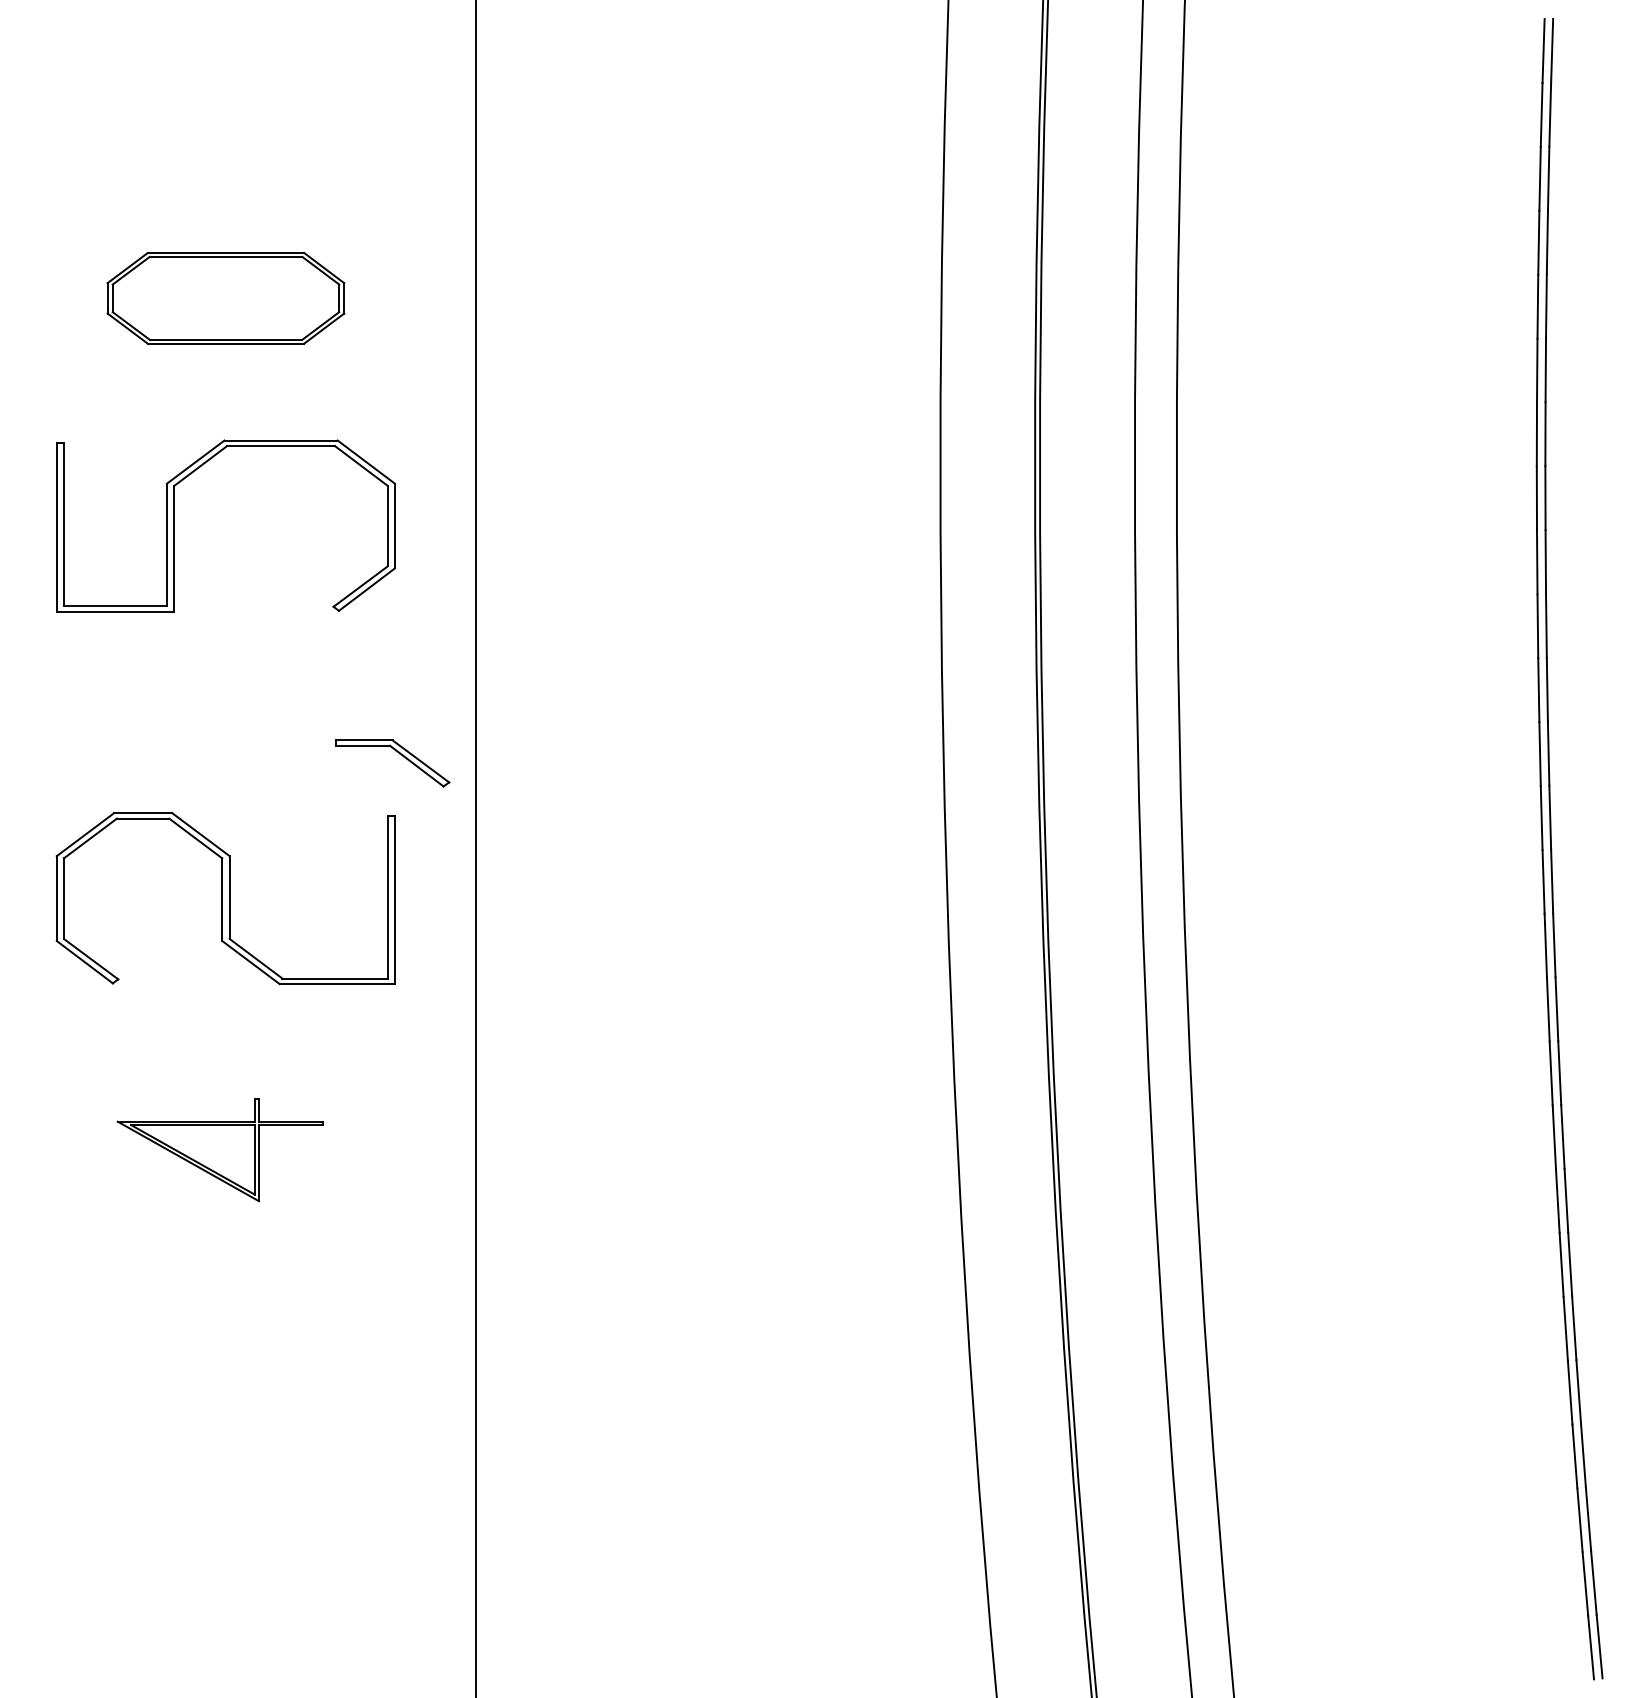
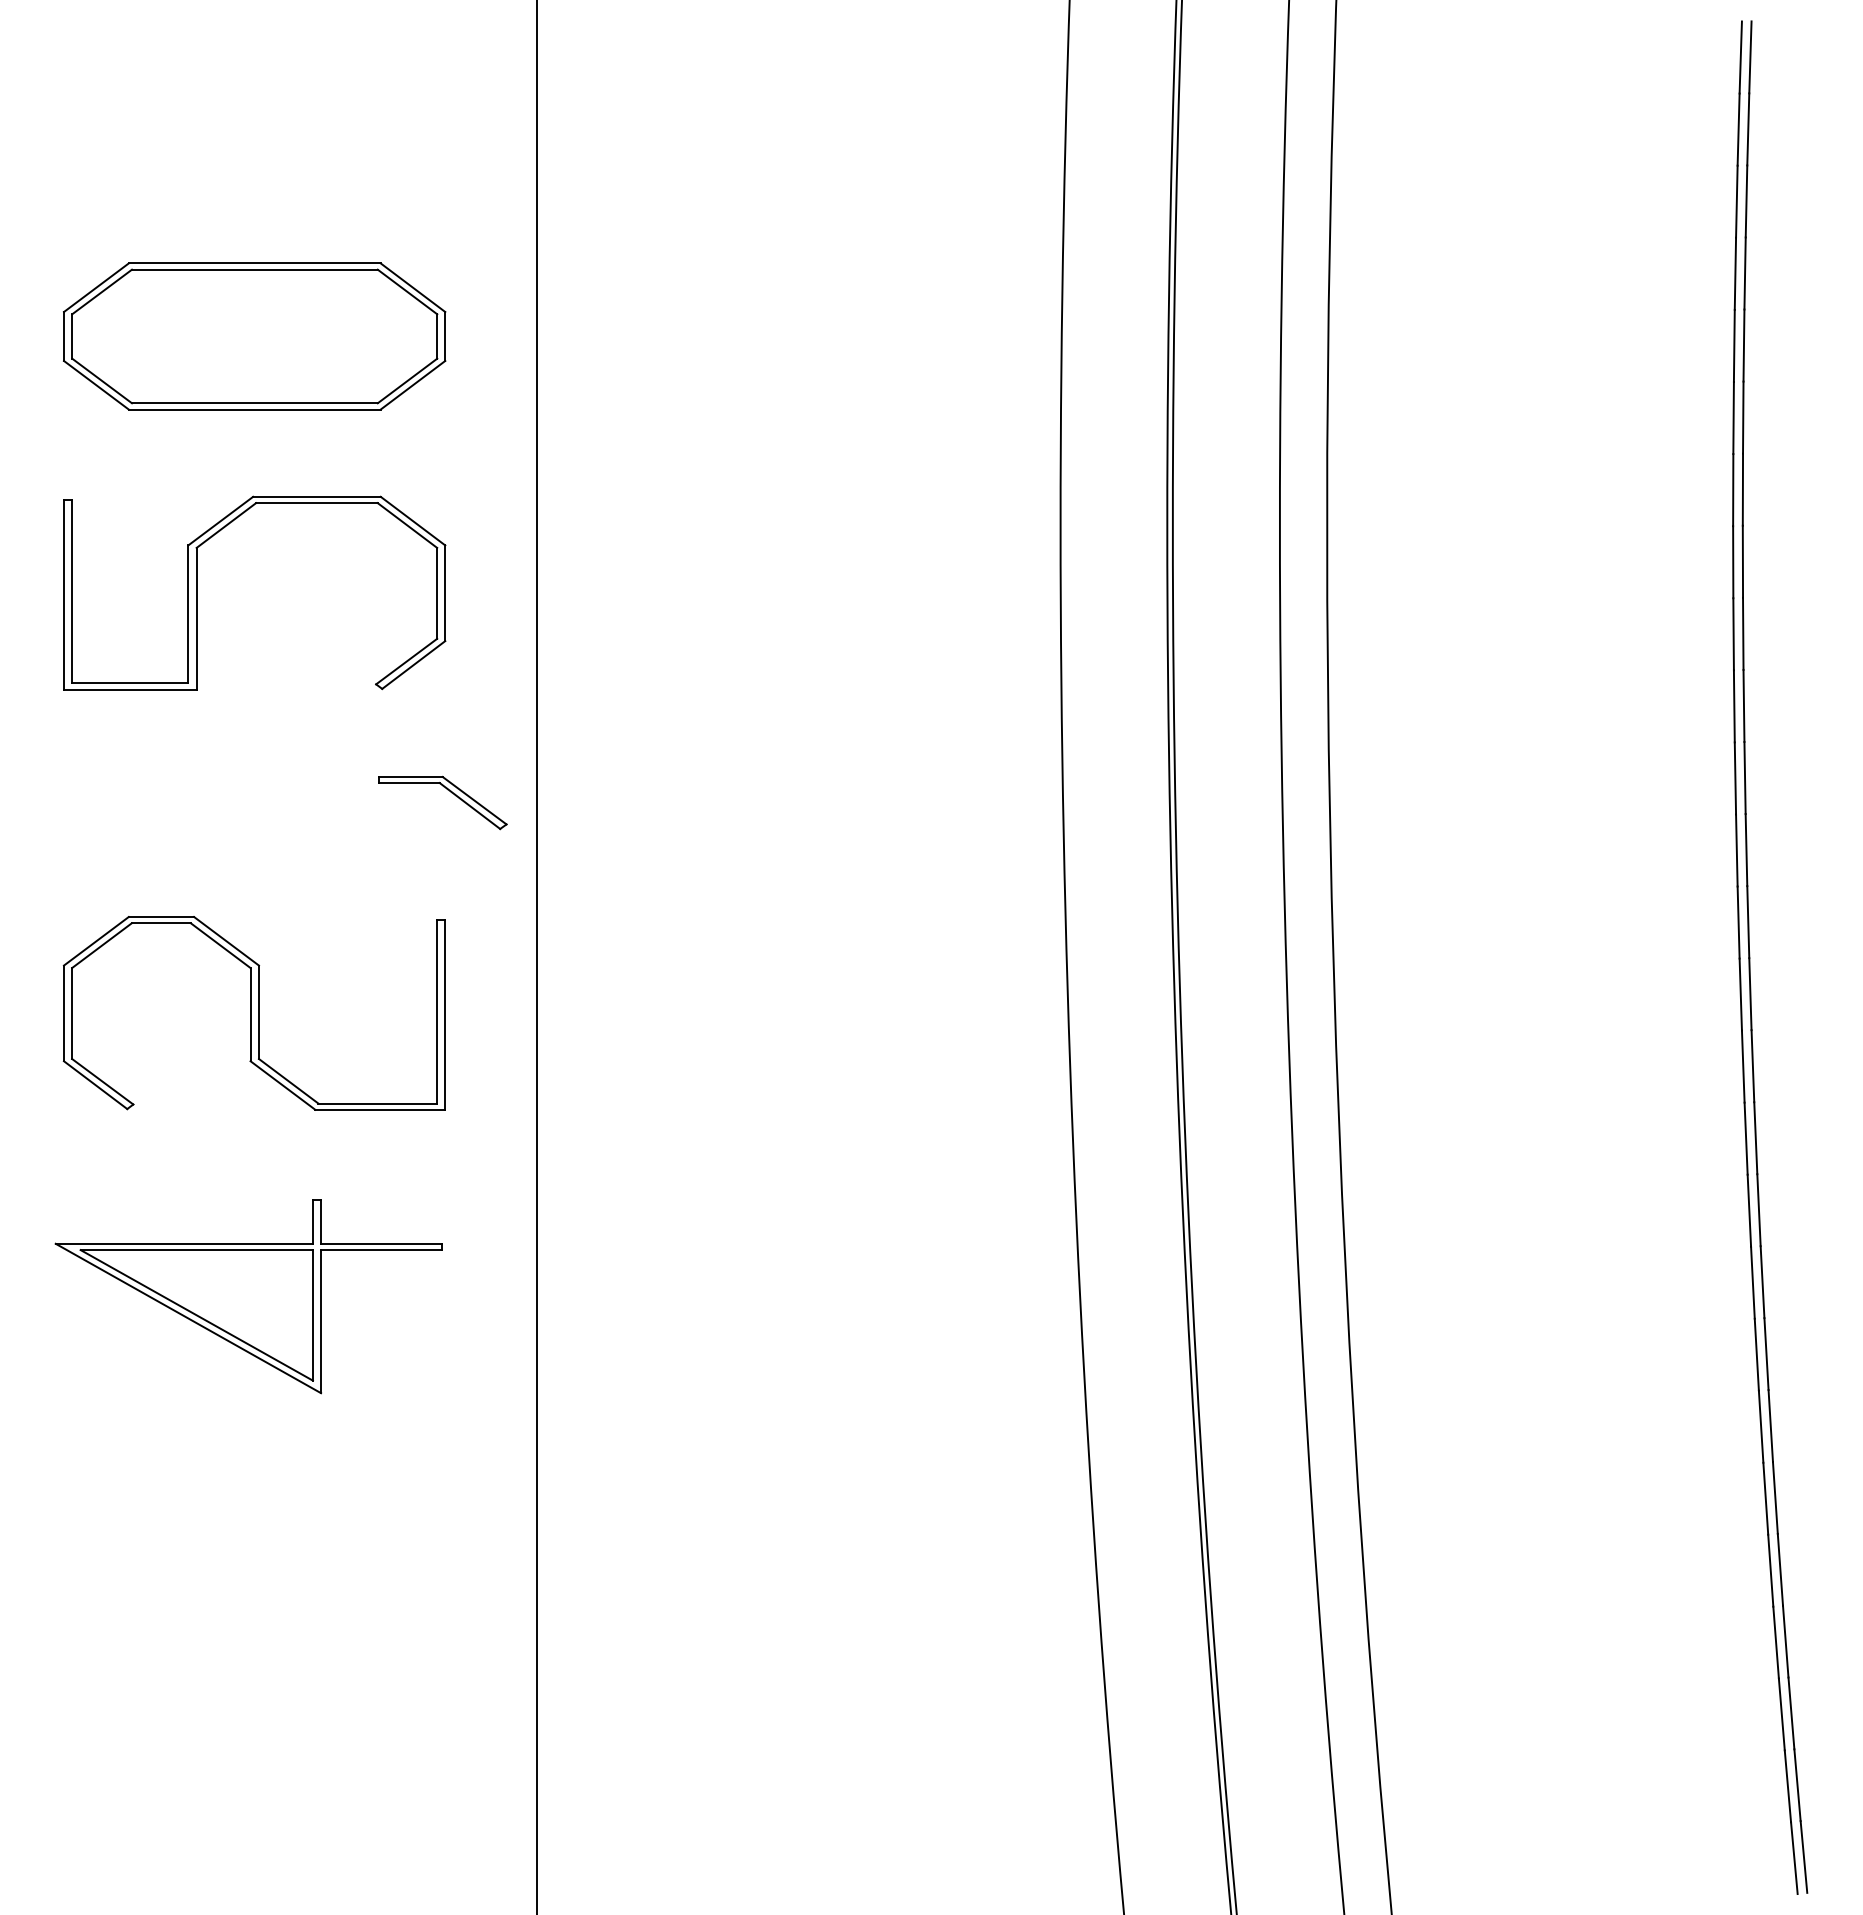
part: (225, 298) -> (254, 336), size x1.43
part: (400, 755) -> (451, 793), moved
part: (220, 1149) -> (248, 1296), size x1.67

